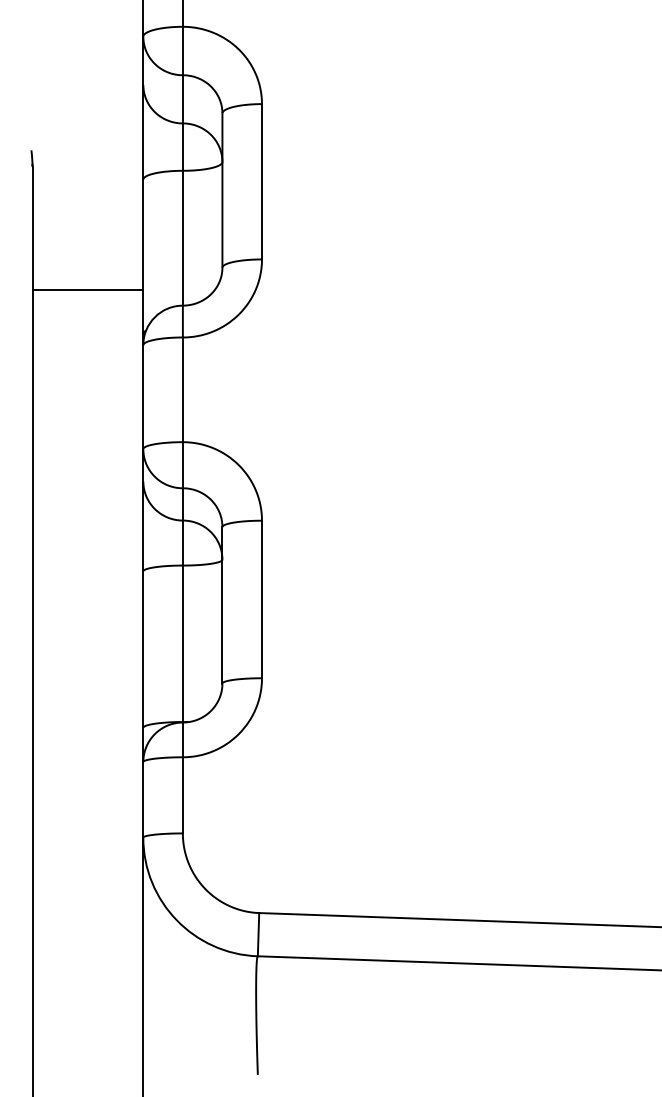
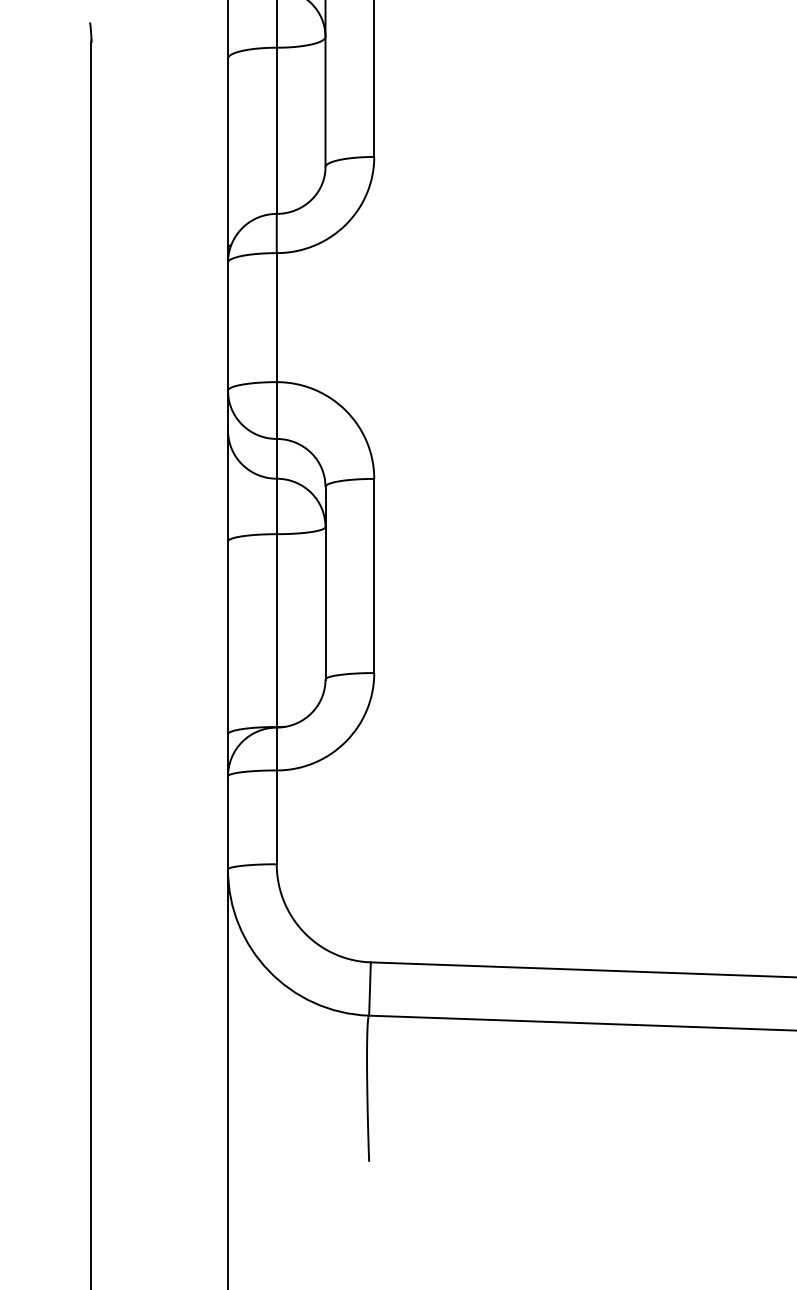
line: (87, 289) -> (159, 193), removed

